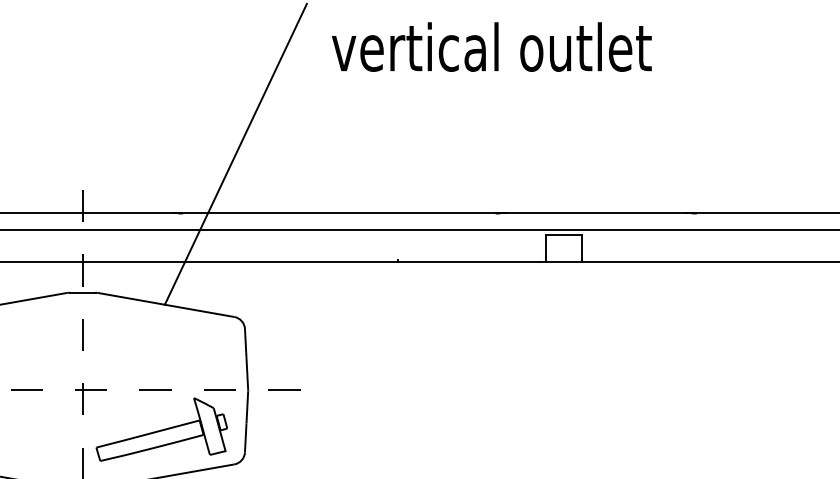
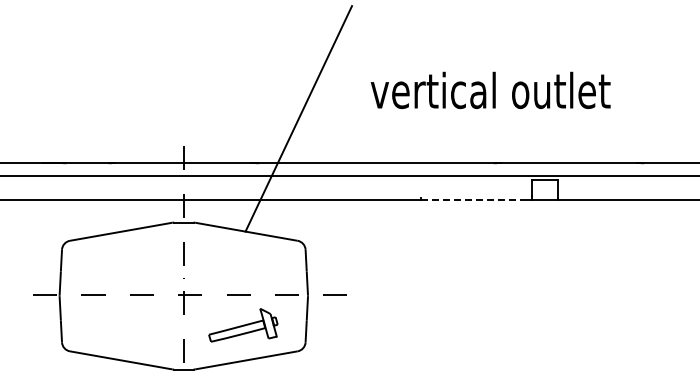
text: (491, 47) -> (490, 90), moved
line: (468, 261) -> (473, 199), solid -> dashed
part: (162, 429) -> (243, 325), size x0.7

